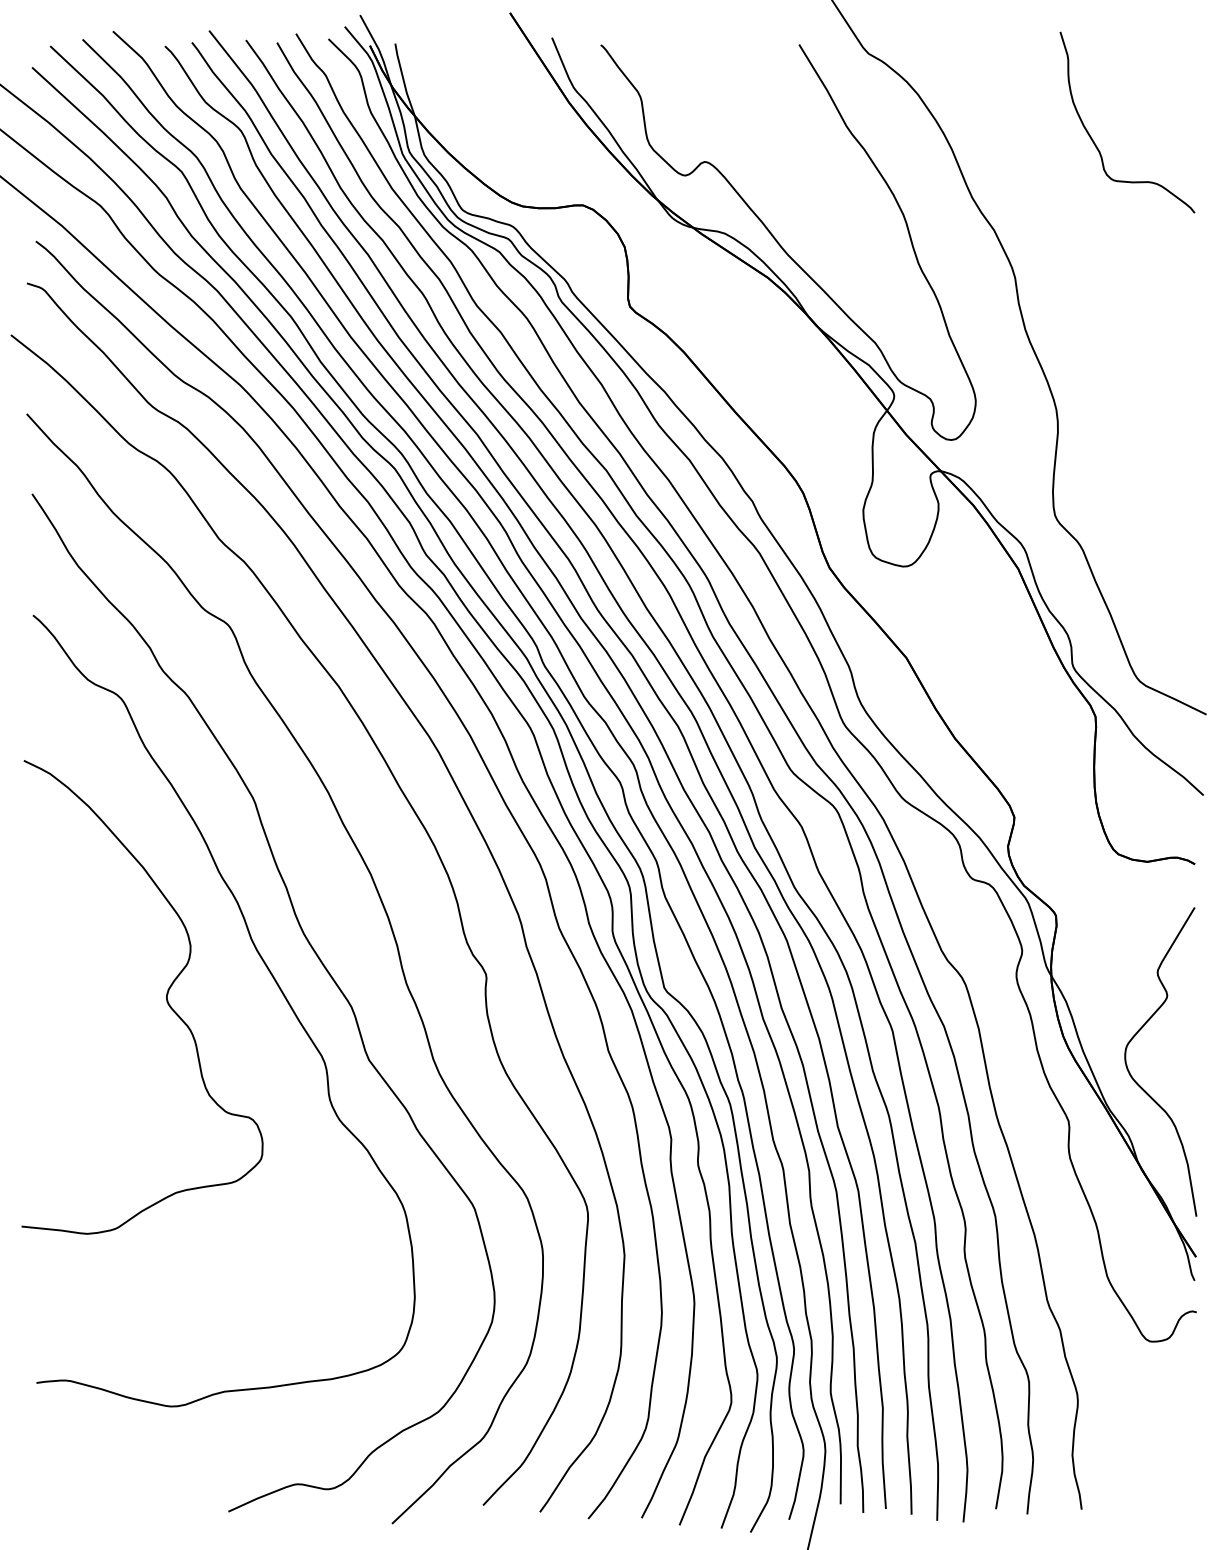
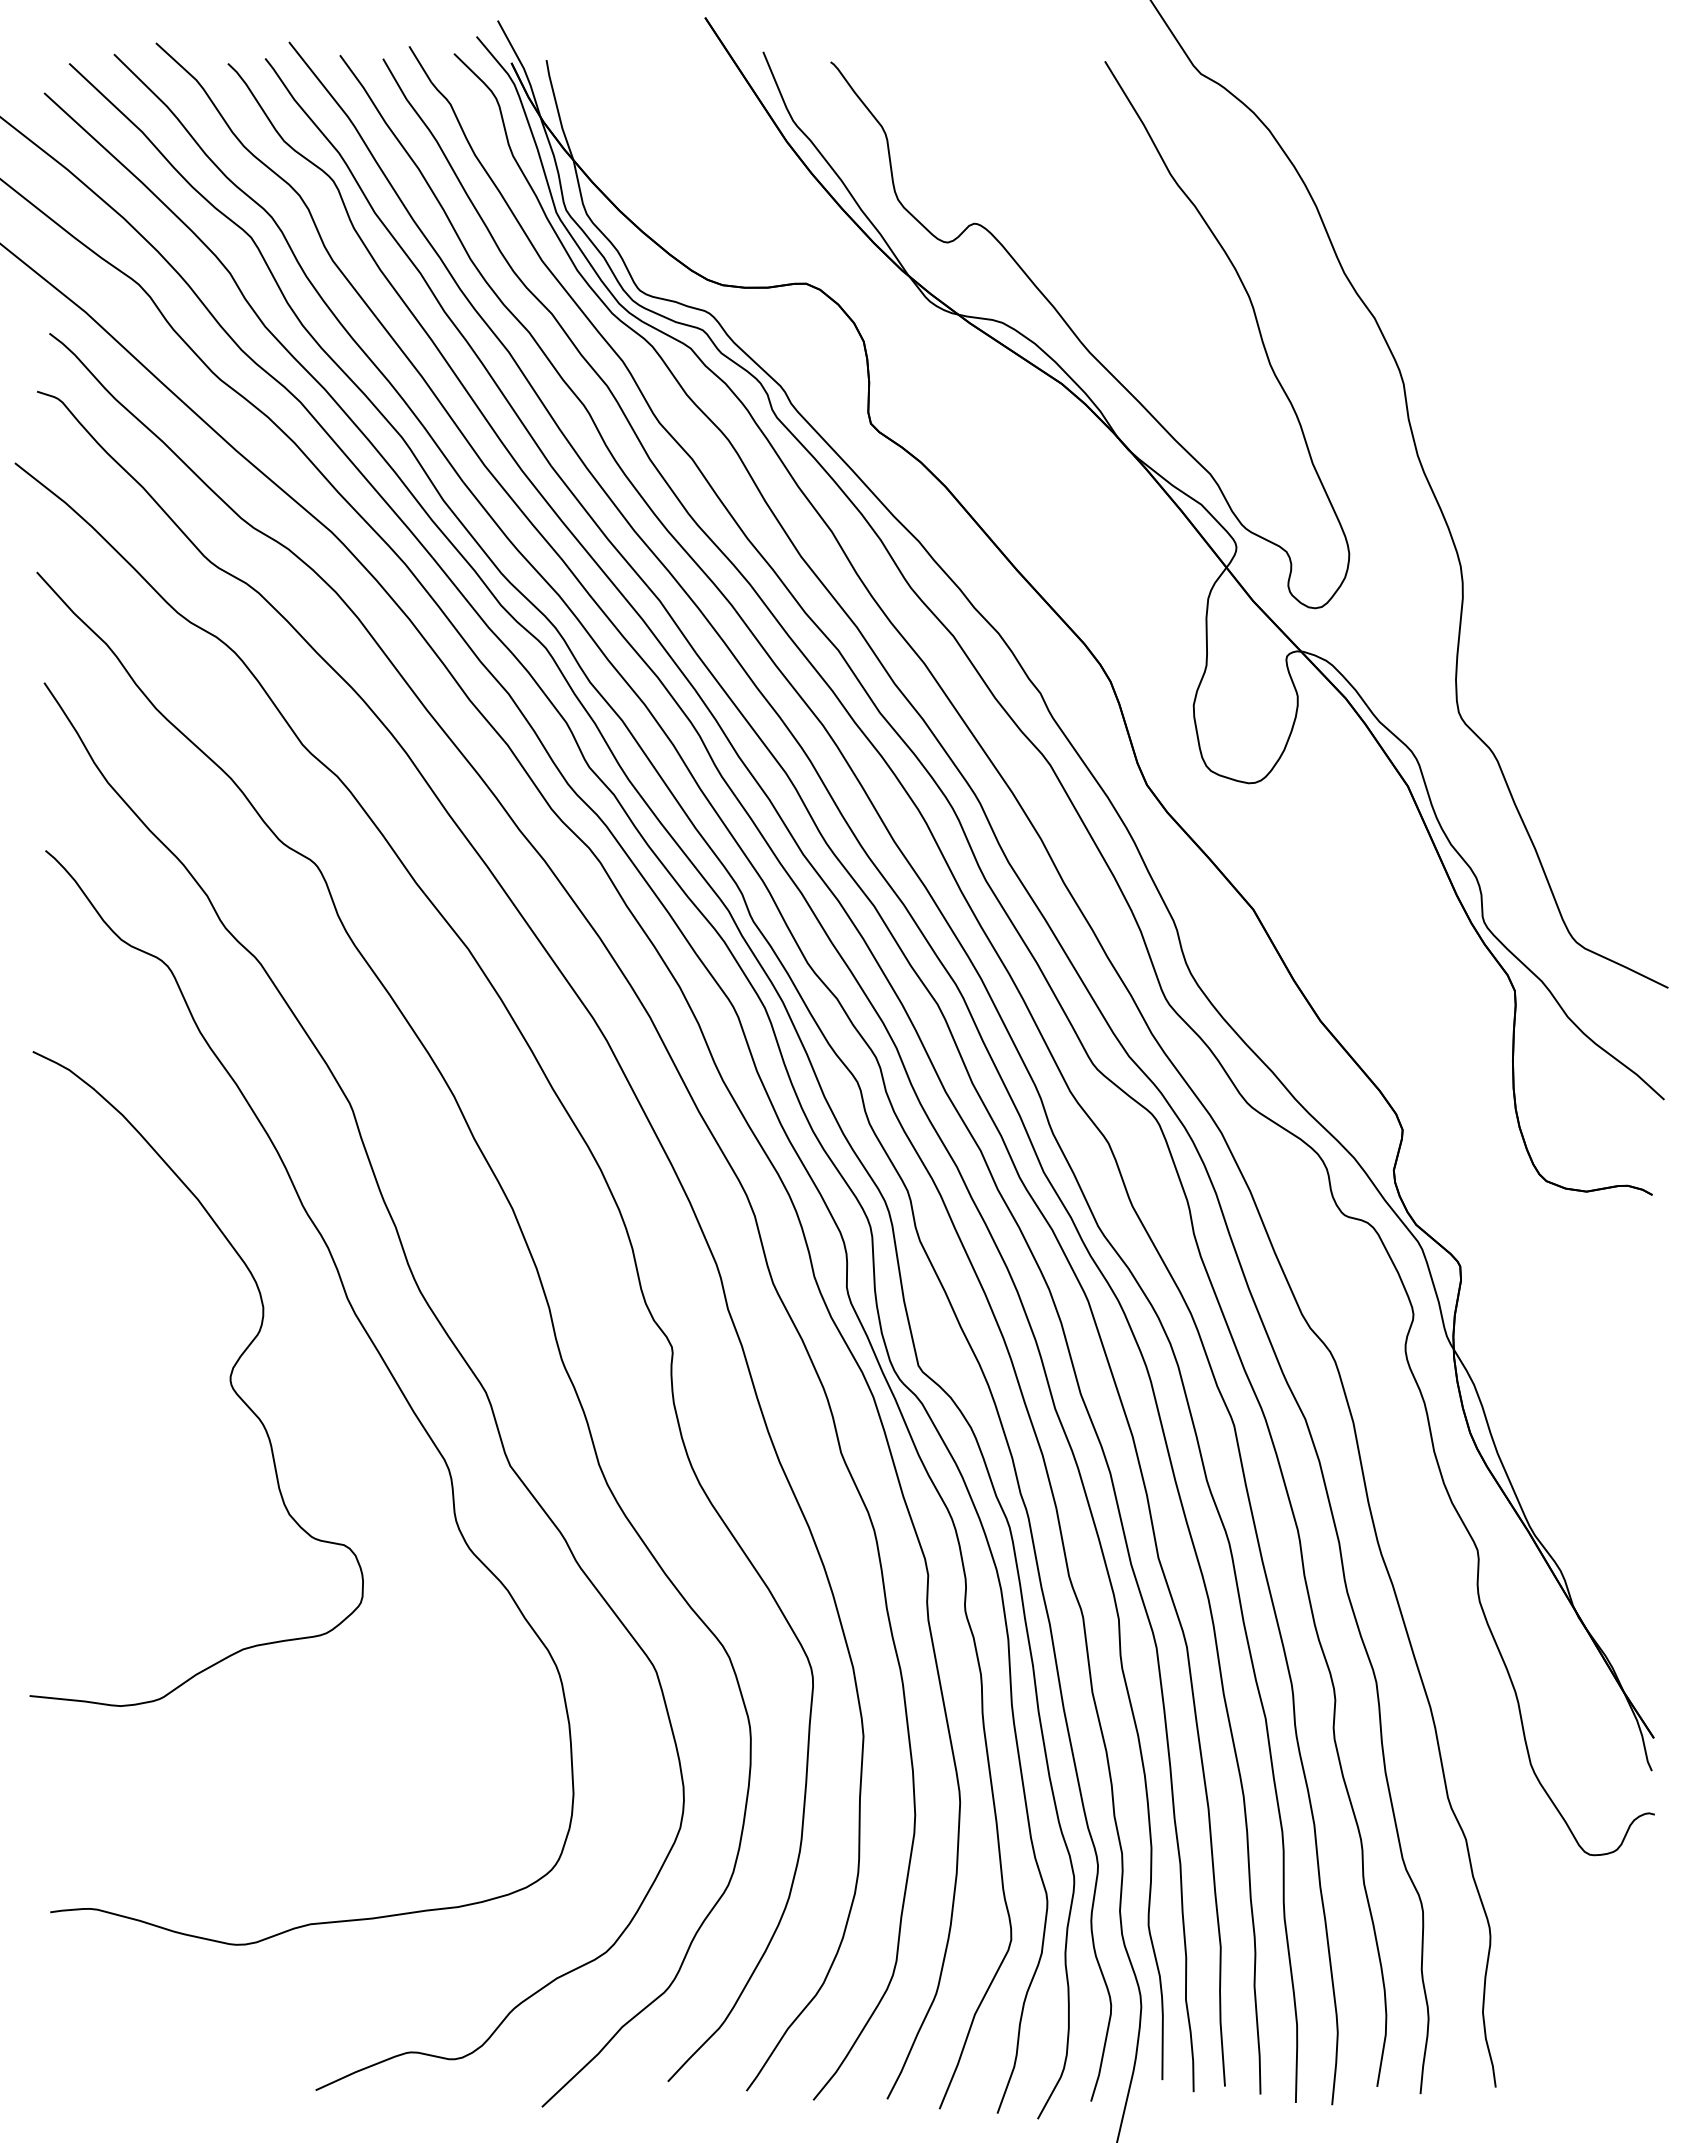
curve: (1093, 140) -> (1512, 194), removed
curve: (1137, 1082) -> (1572, 1496), removed

